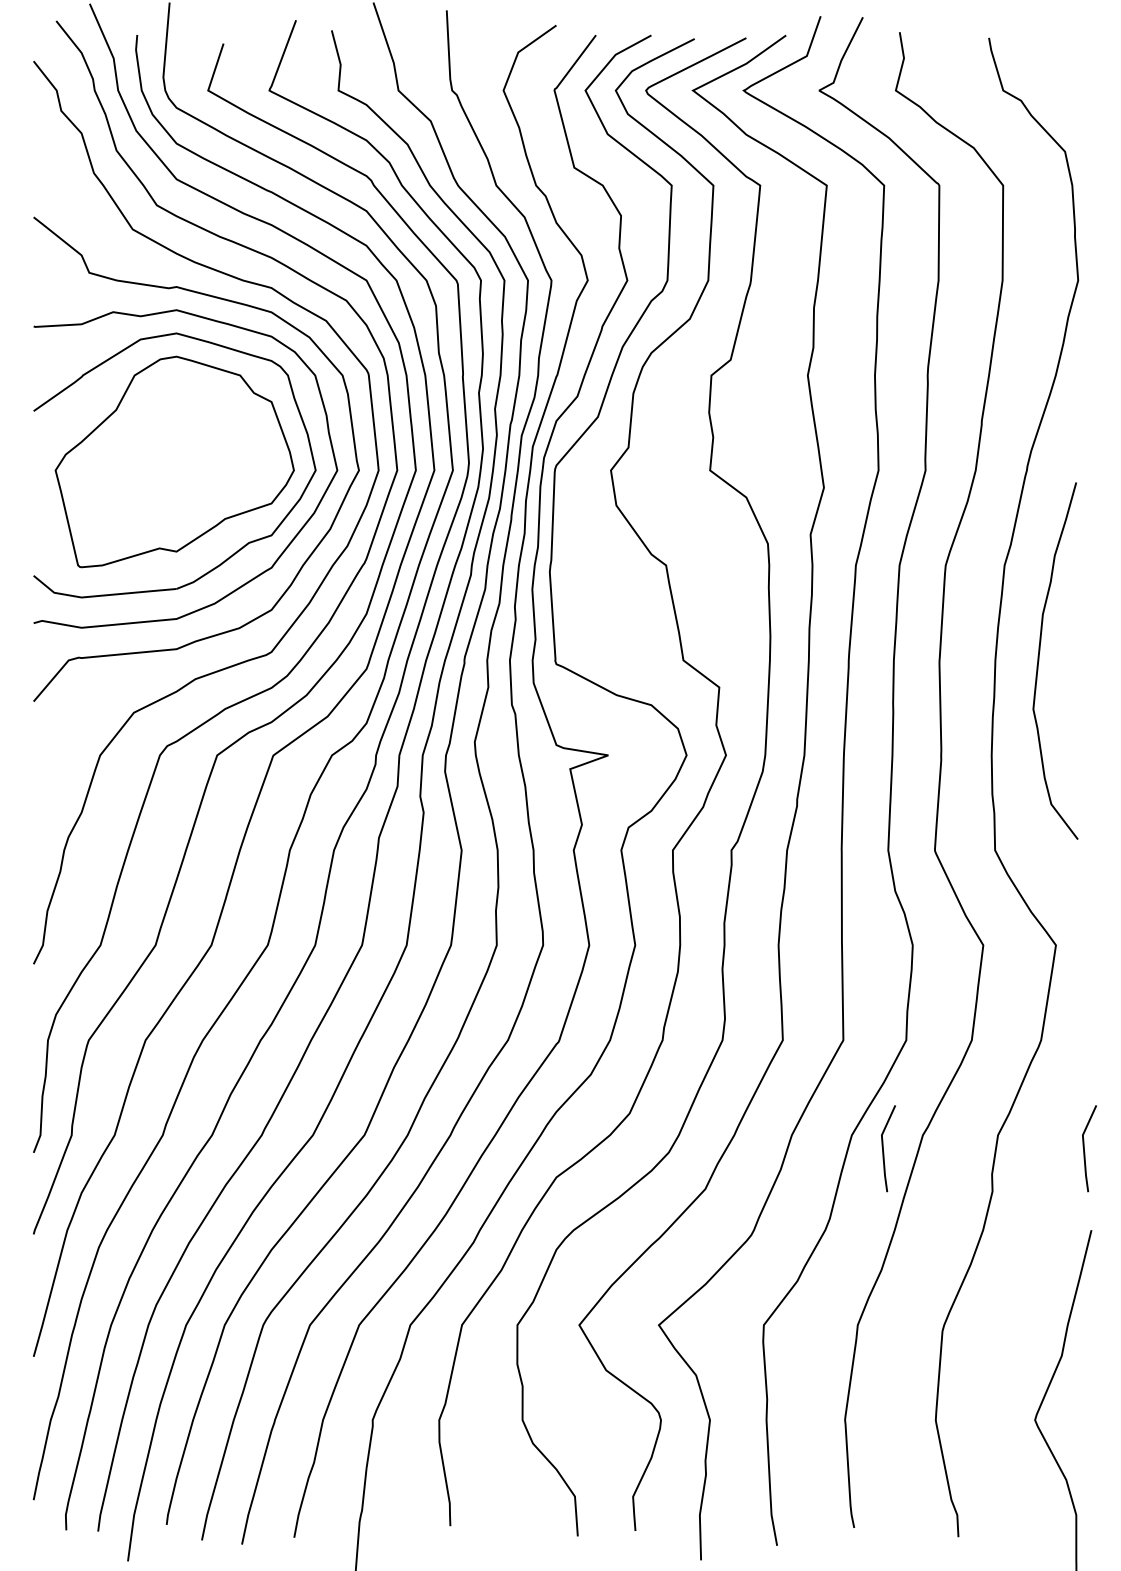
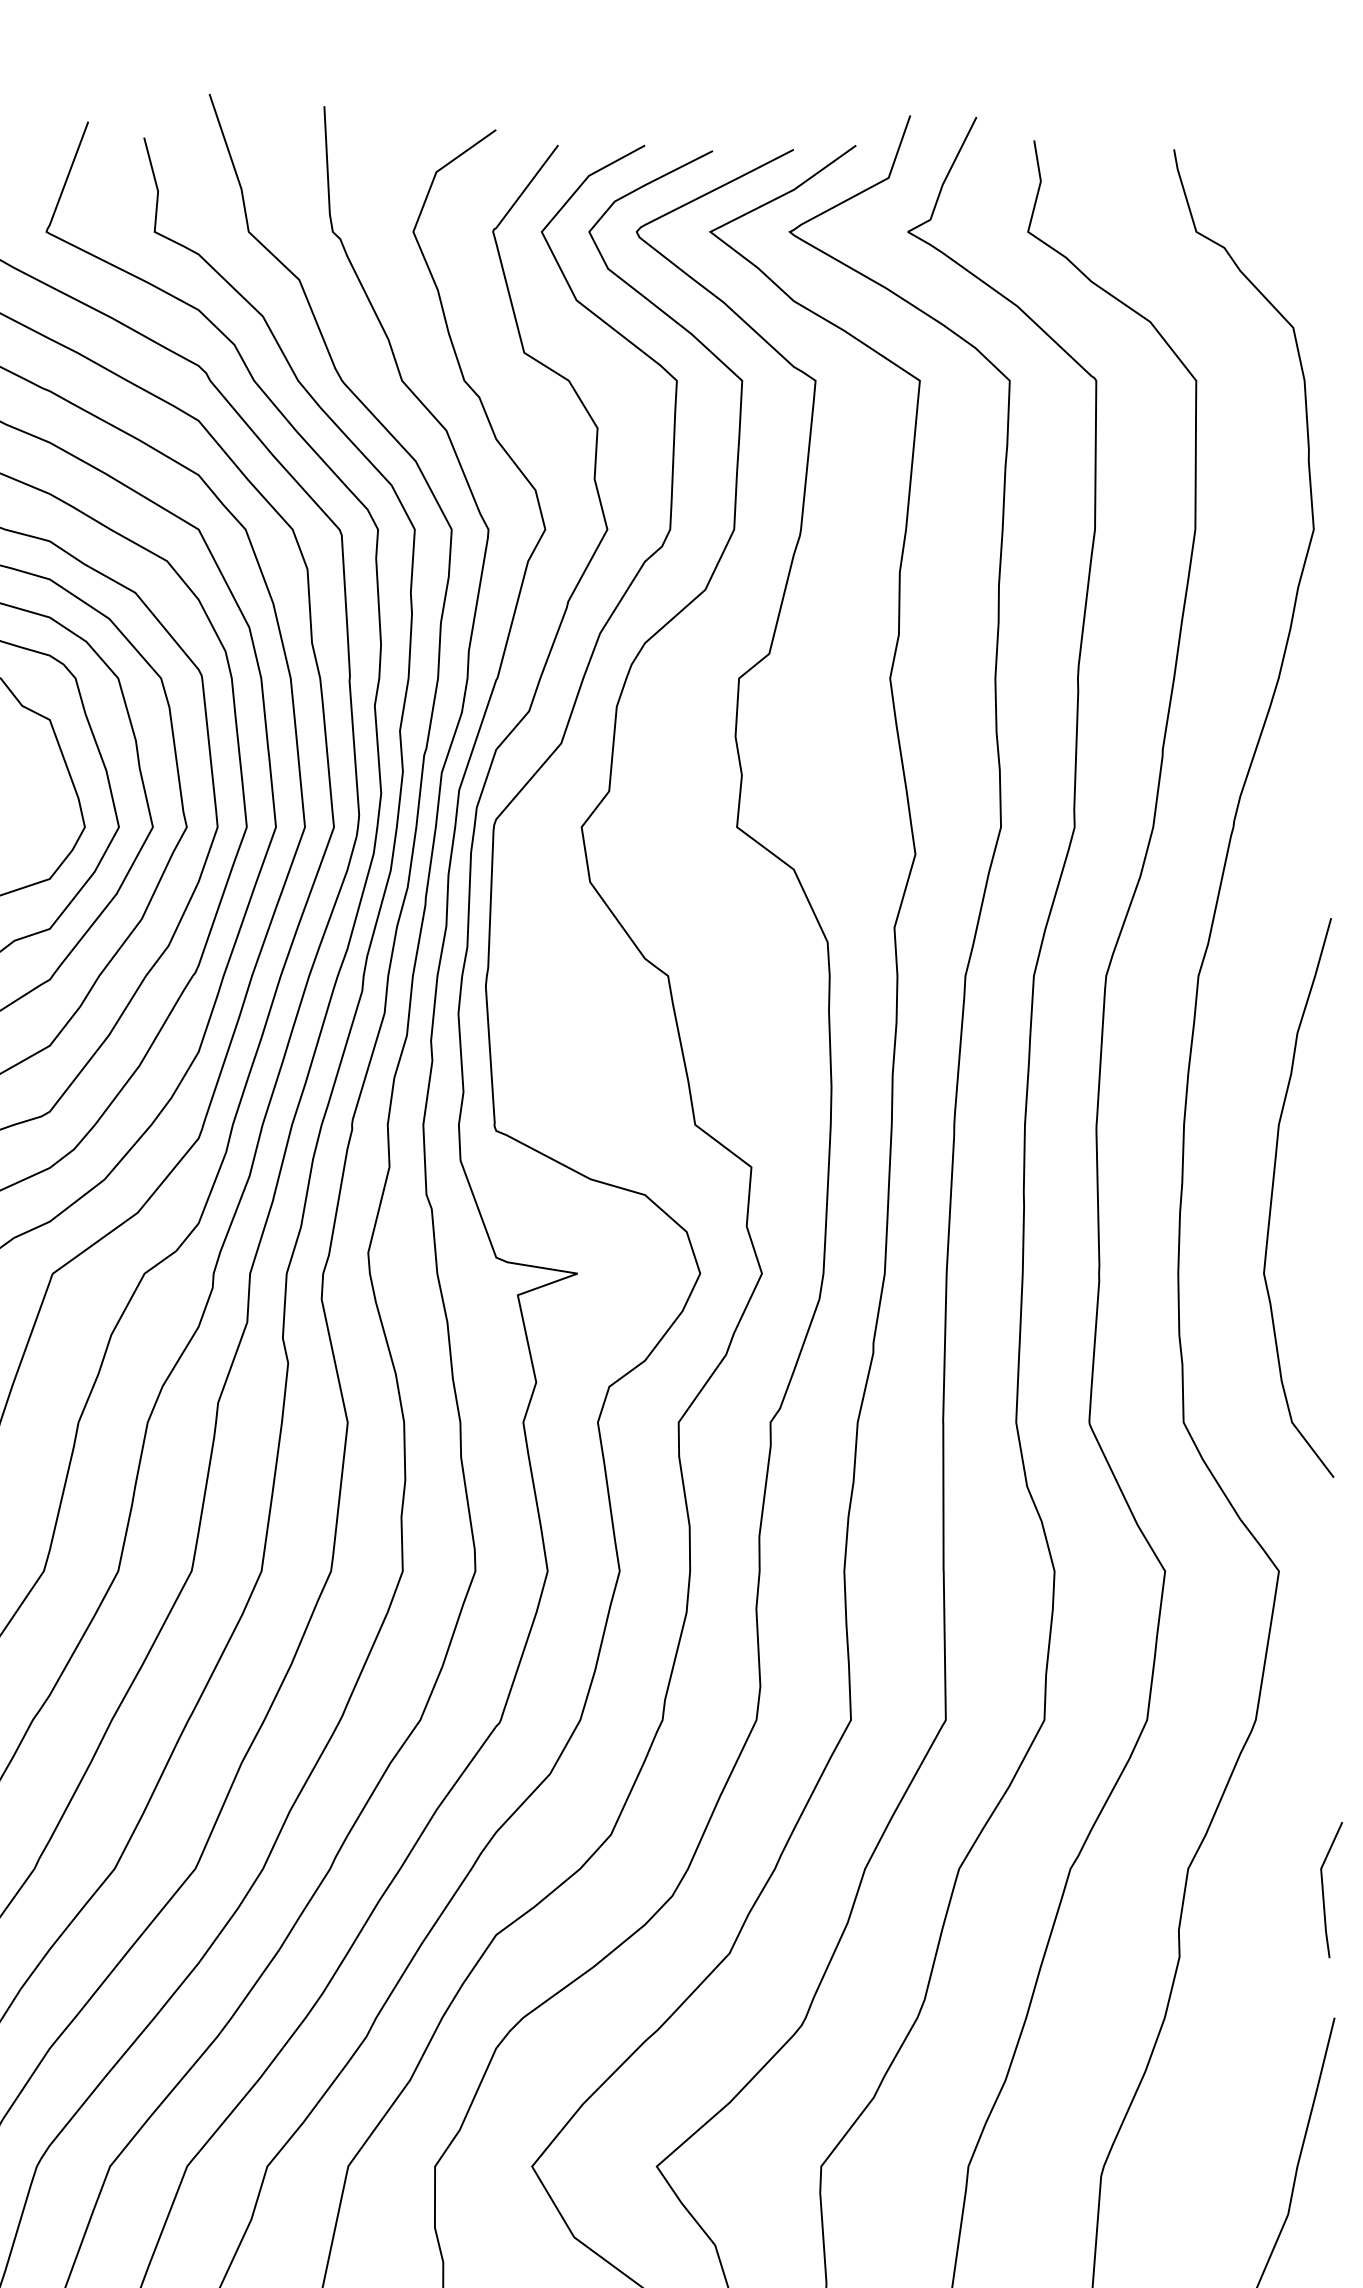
curve: (1039, 660) -> (1273, 1197), moved
line: (883, 1148) -> (1008, 1889), removed

